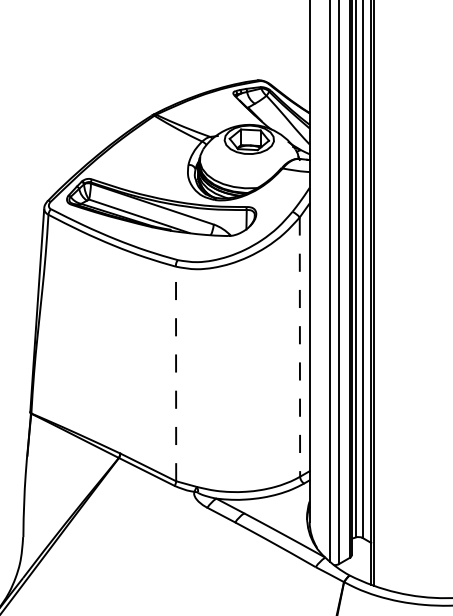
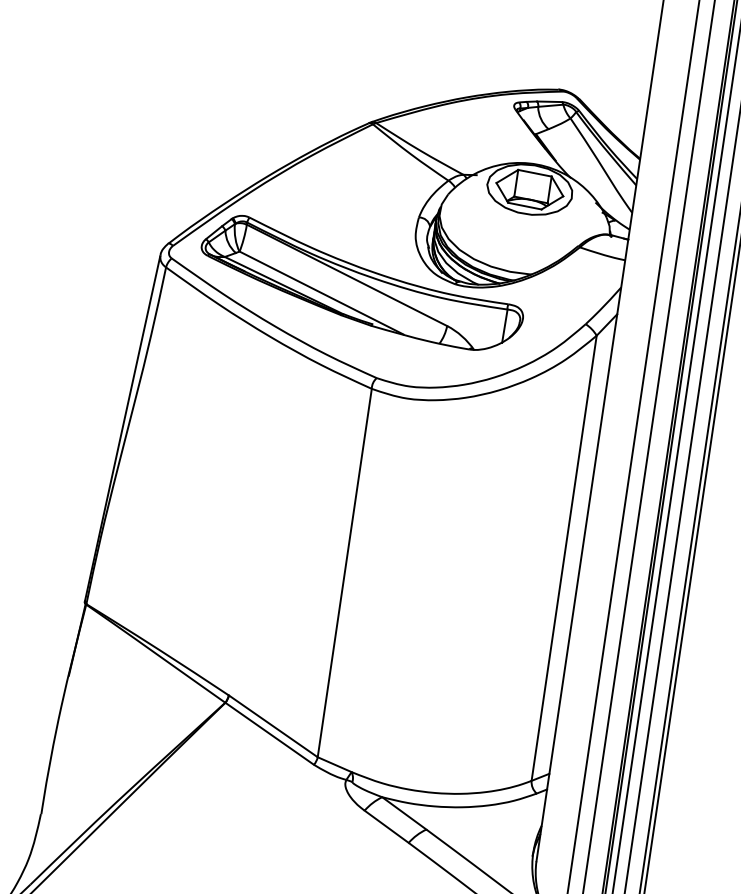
line: (299, 347) -> (563, 558), dashed -> solid
line: (176, 372) -> (345, 570), dashed -> solid

